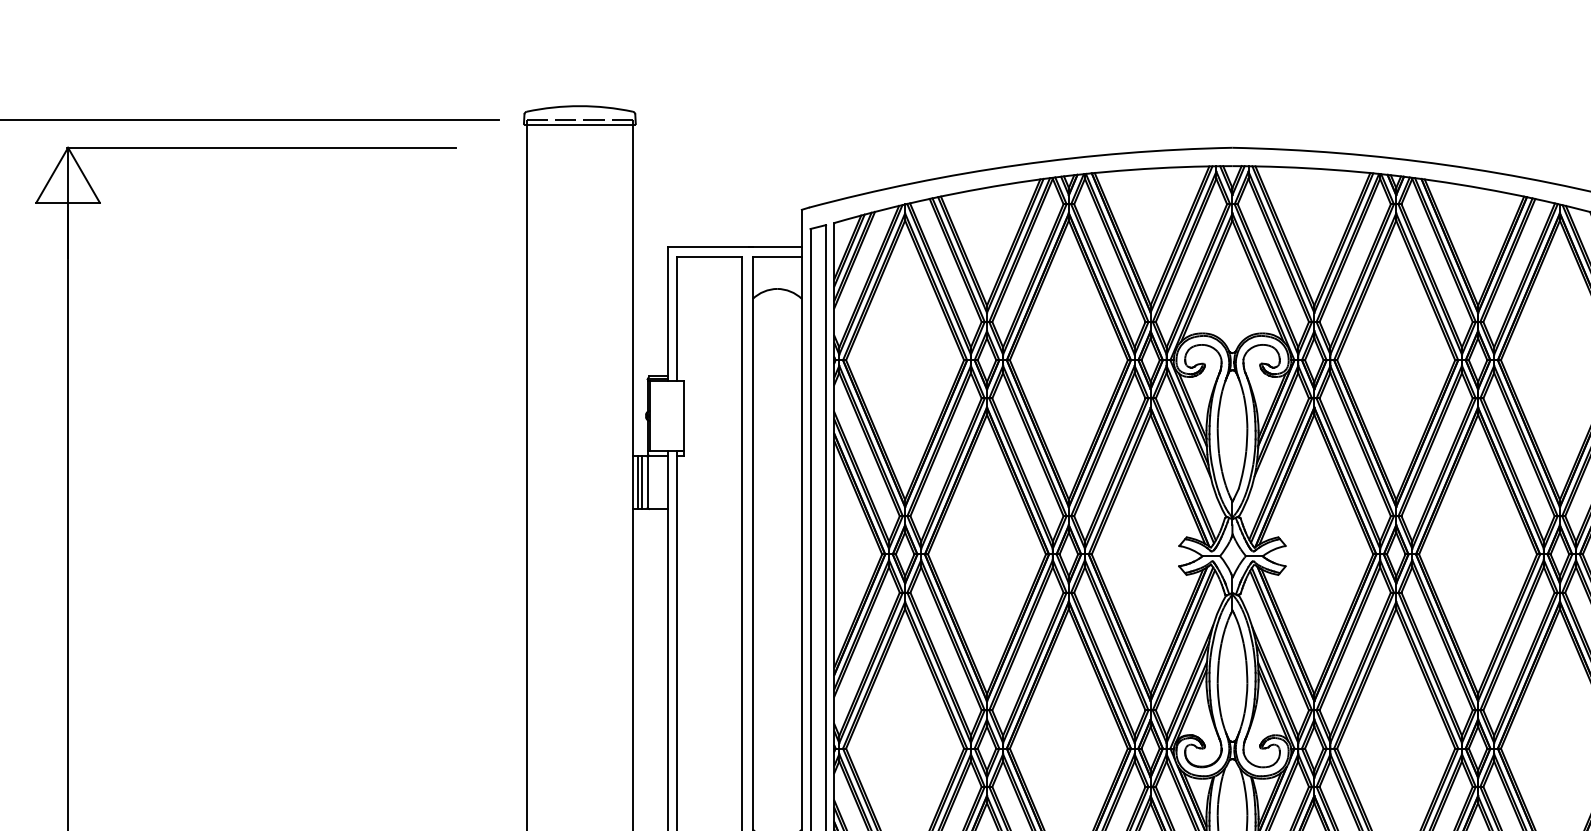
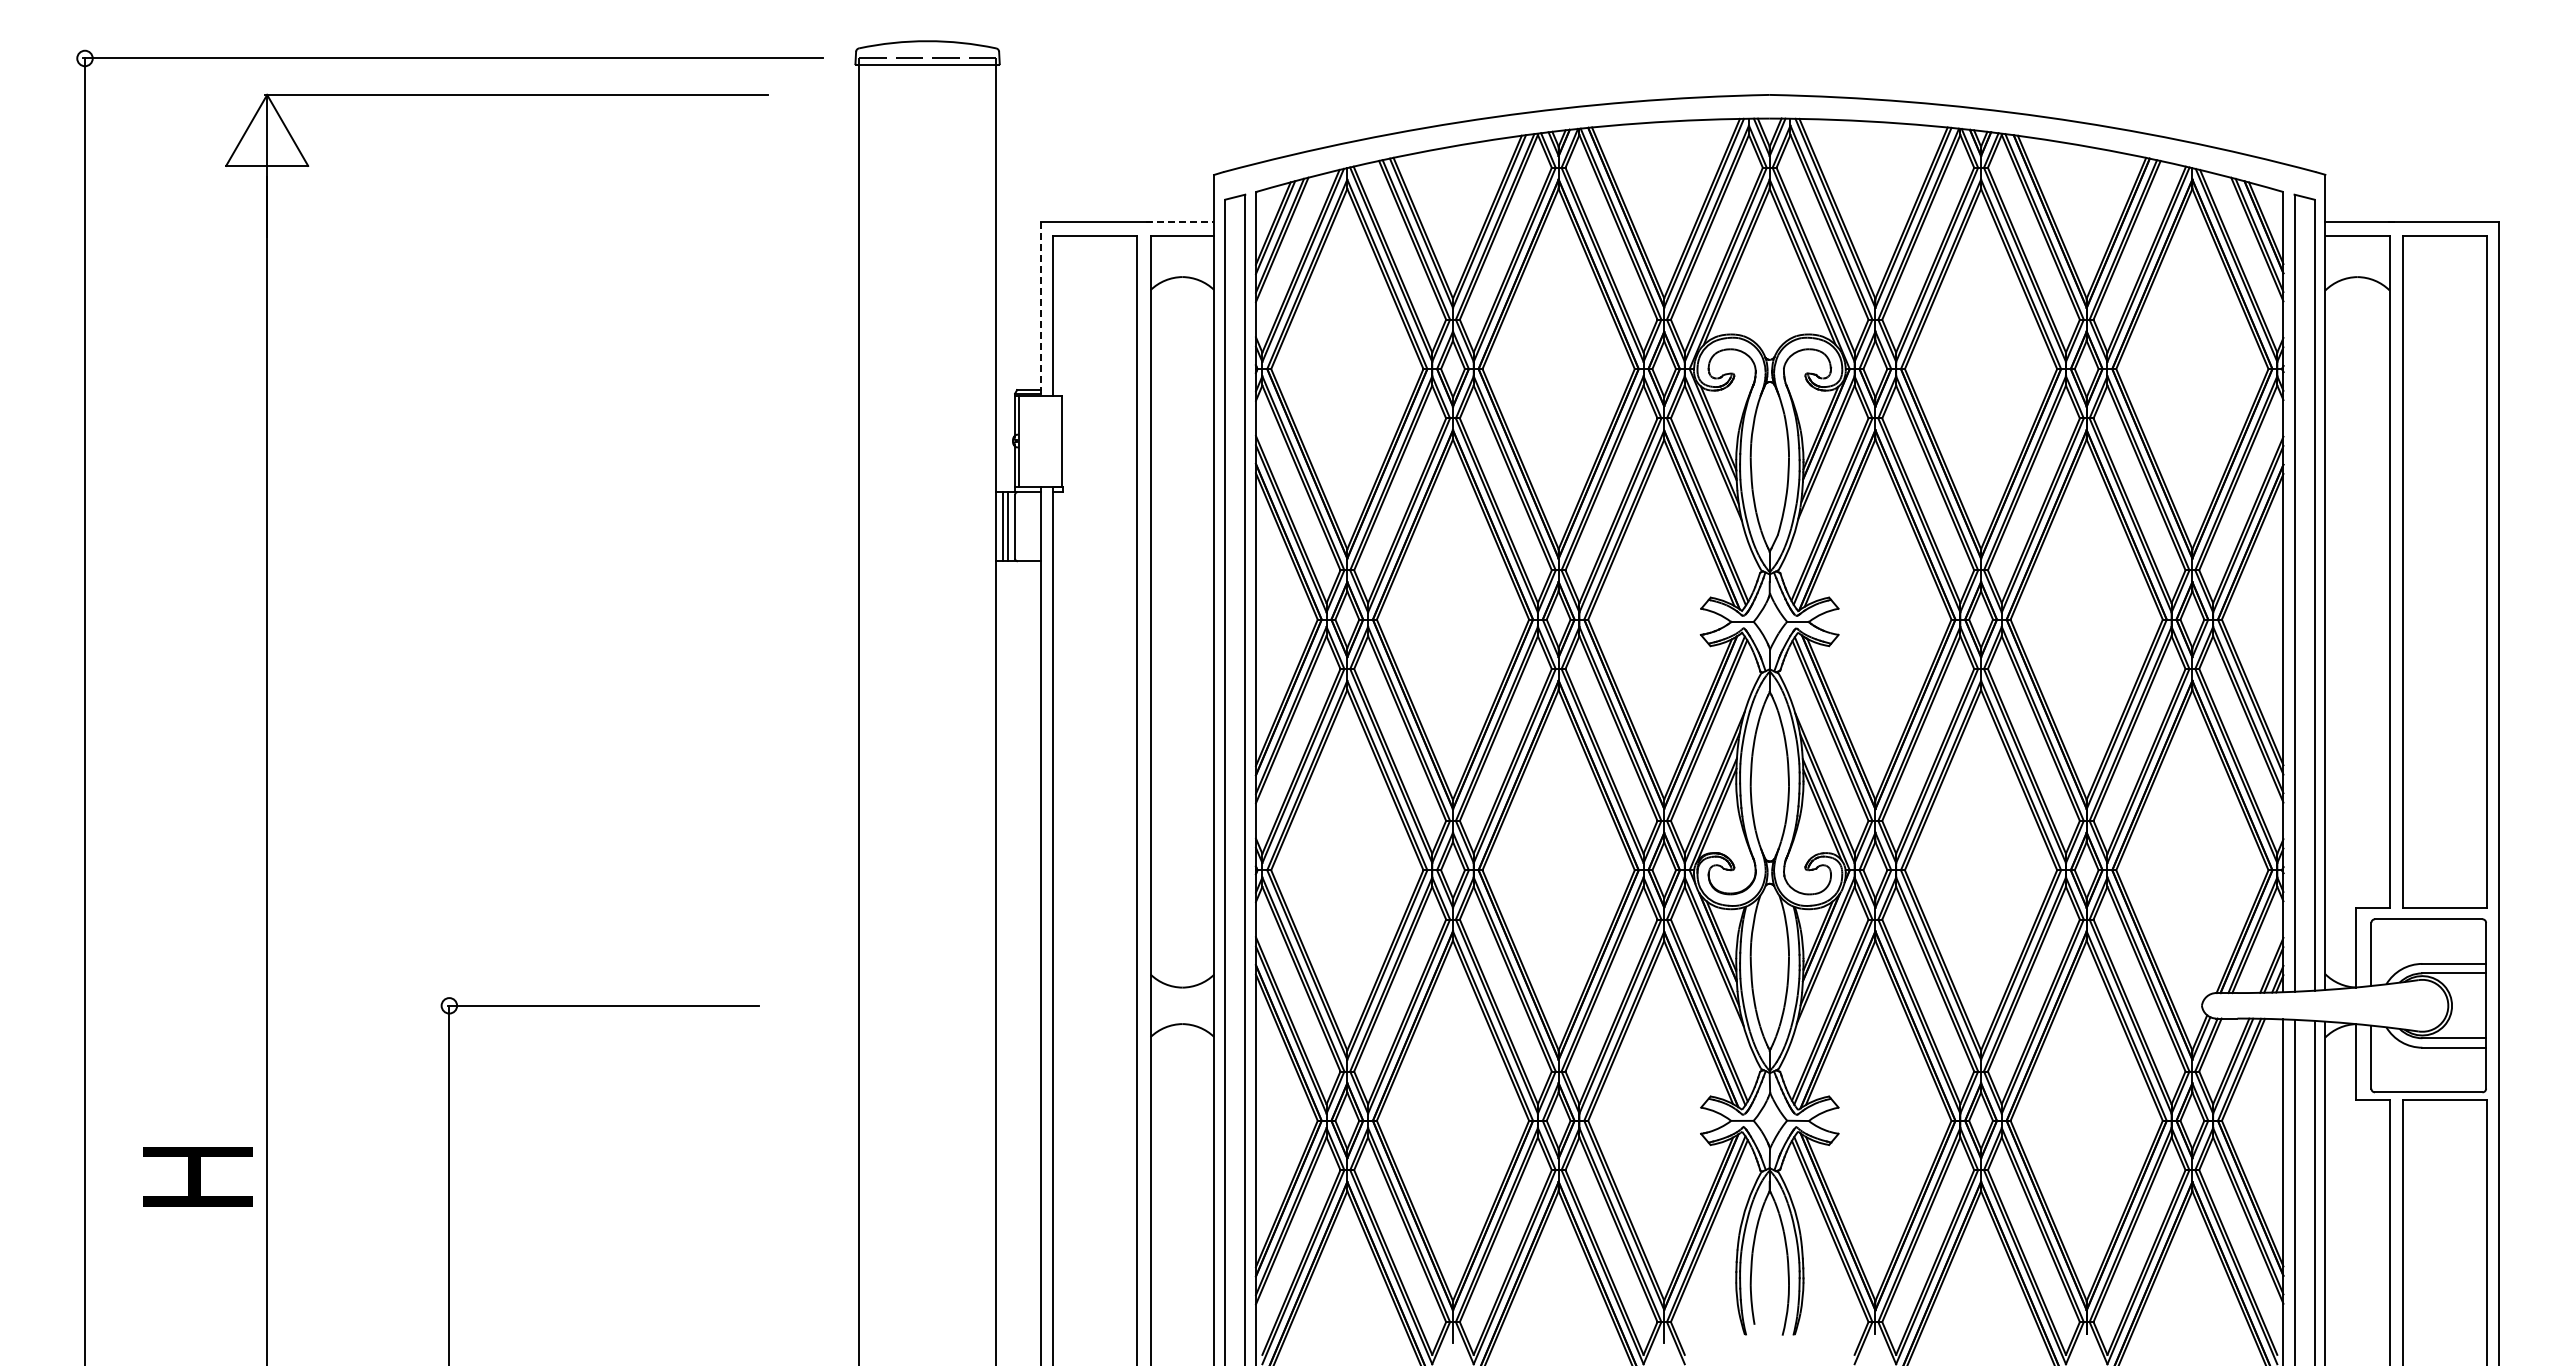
line: (775, 246) -> (1180, 222), solid -> dashed
line: (668, 313) -> (1041, 308), solid -> dashed

